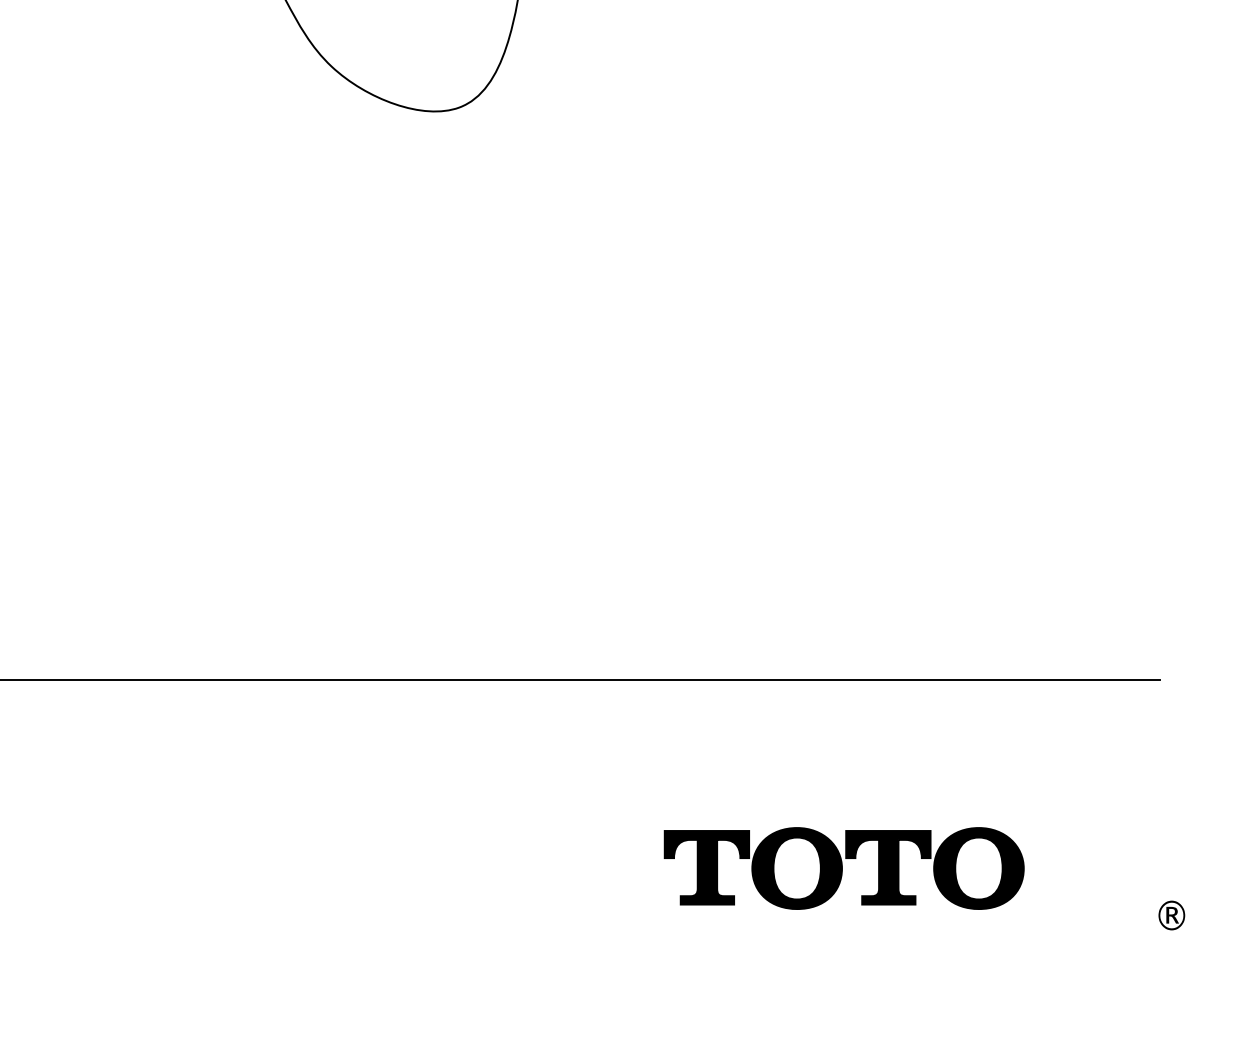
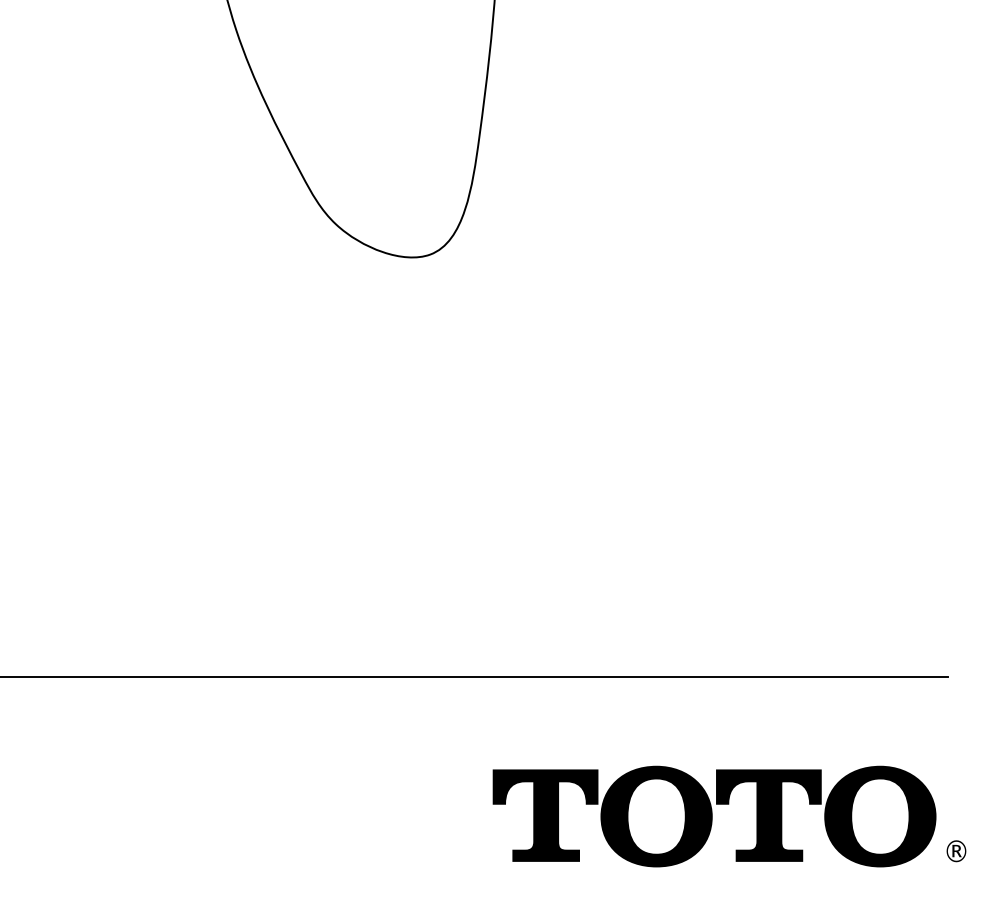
part: (844, 868) -> (714, 816), size x1.67

